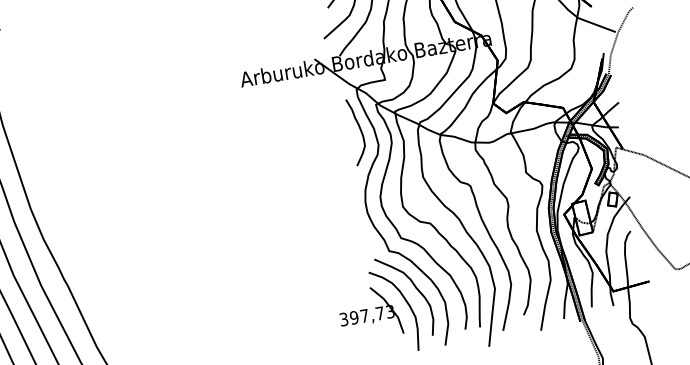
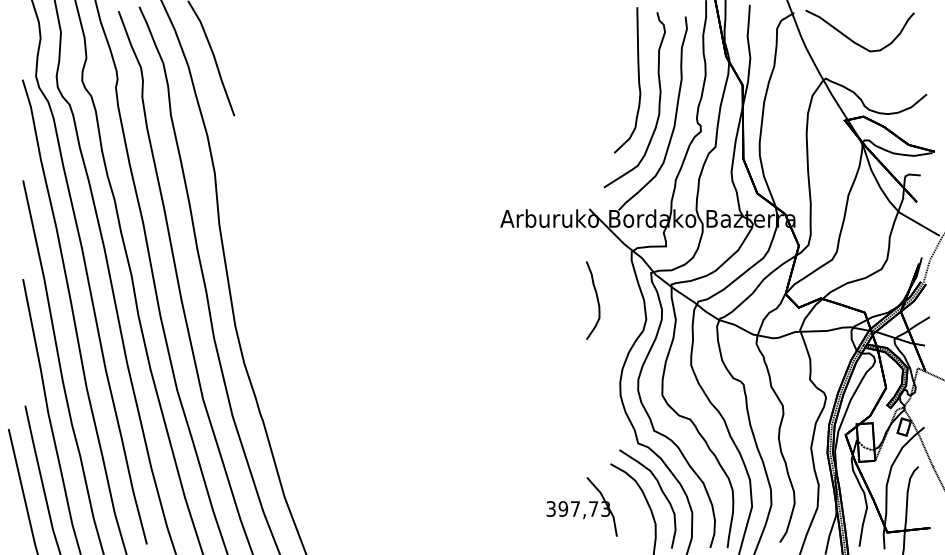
curve: (359, 130) -> (596, 299), moved
part: (369, 313) -> (581, 506), moved

